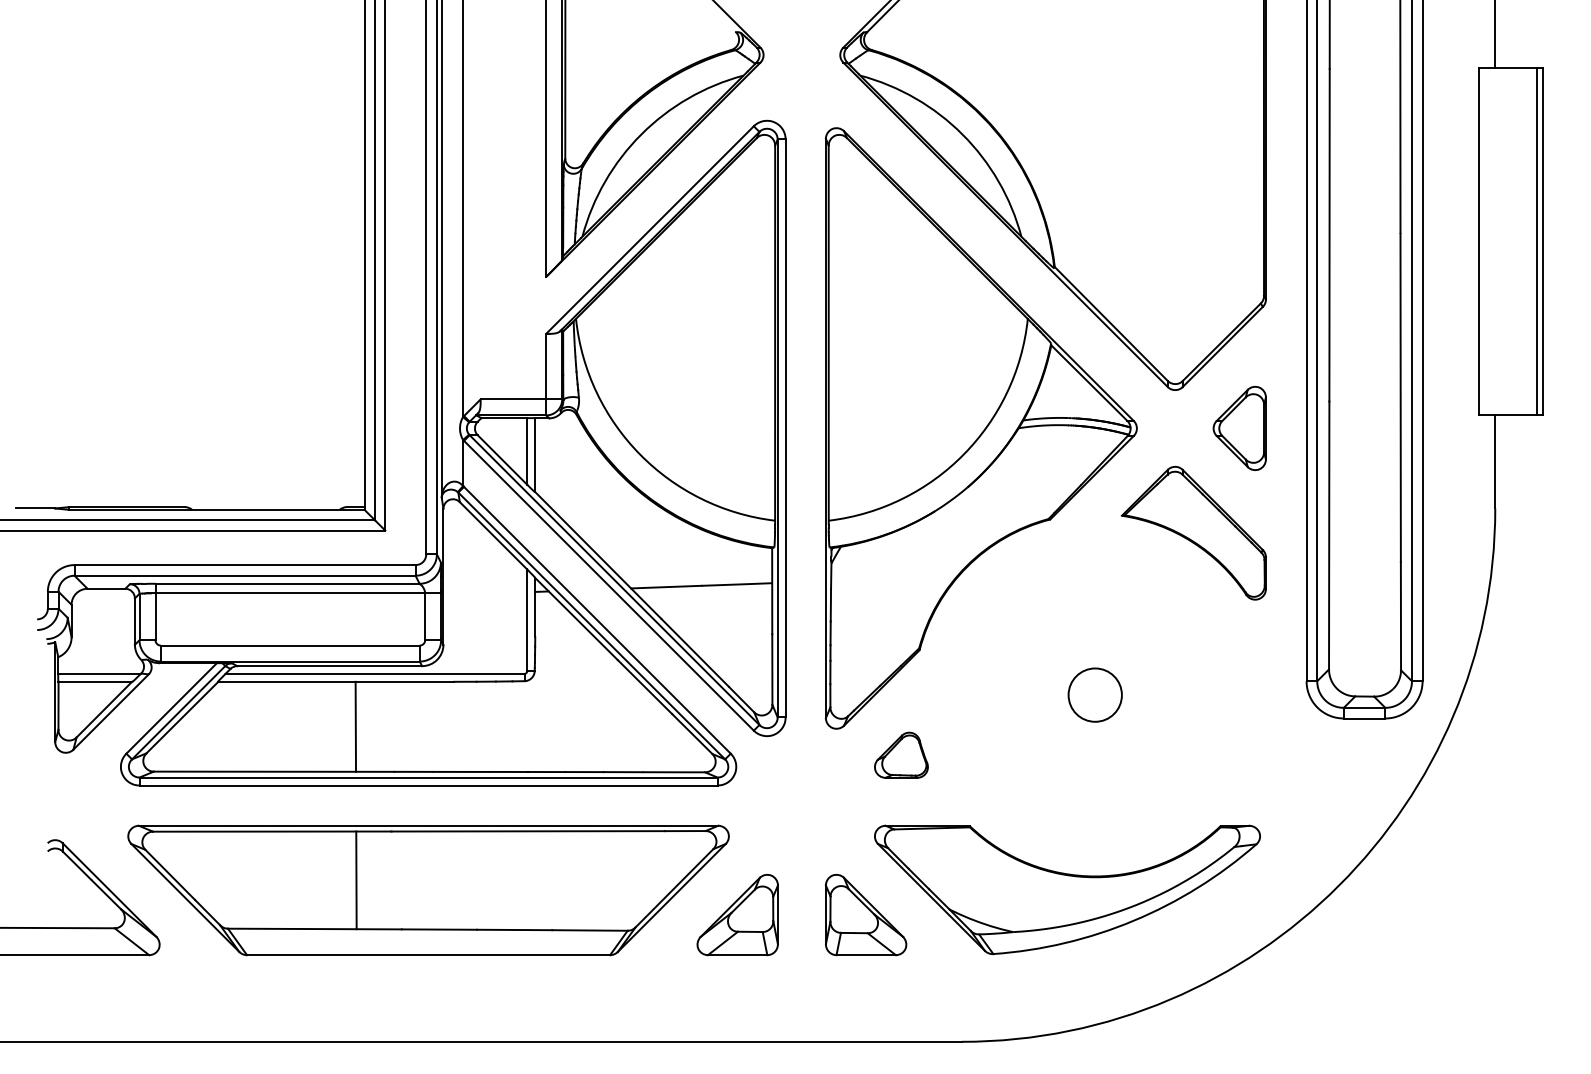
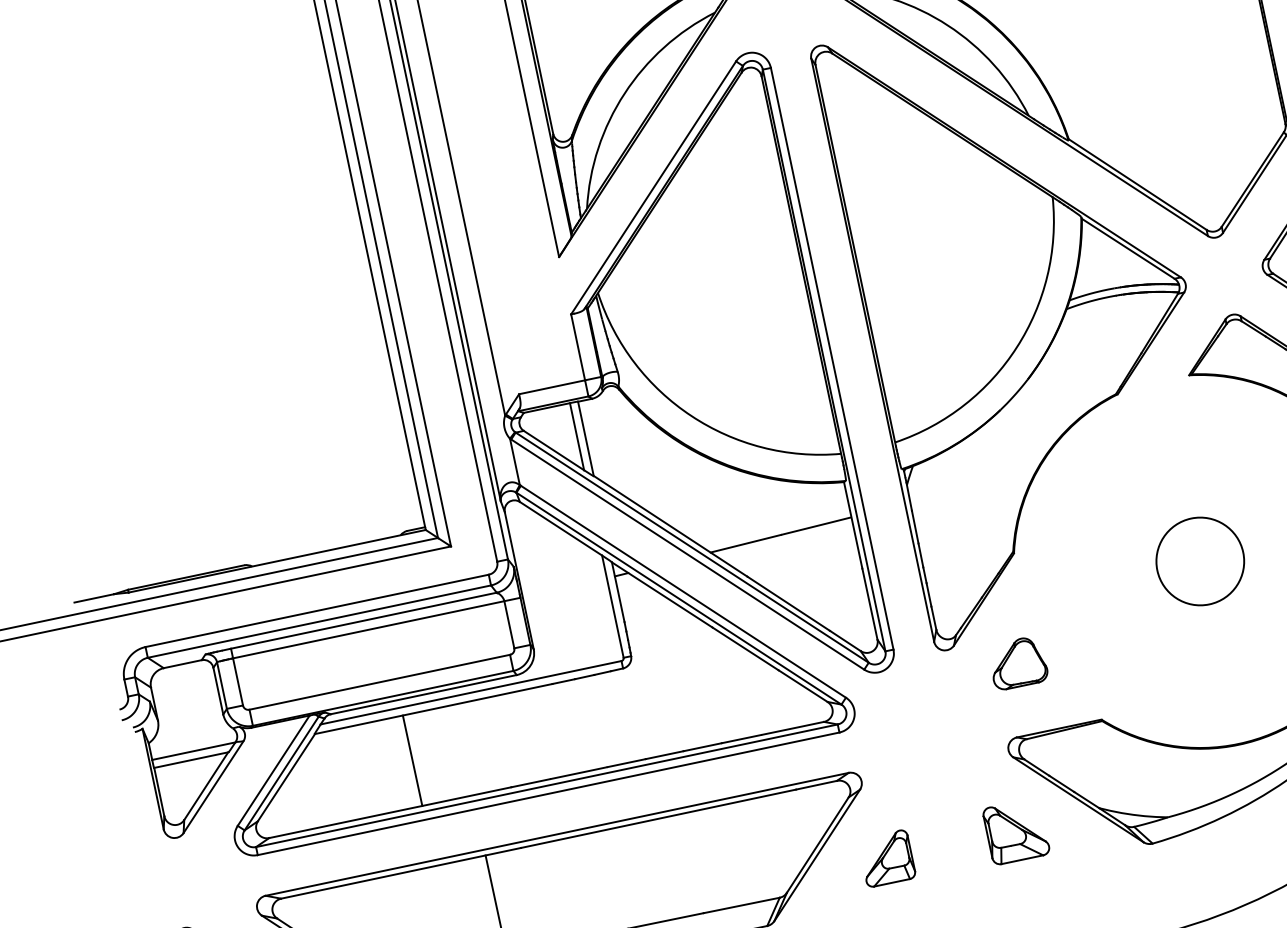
circle: (1094, 694) -> (1199, 561), size x1.6
line: (355, 726) -> (412, 760), moved
part: (737, 914) -> (886, 858), size x0.6
part: (865, 915) -> (1015, 831), size x0.7

